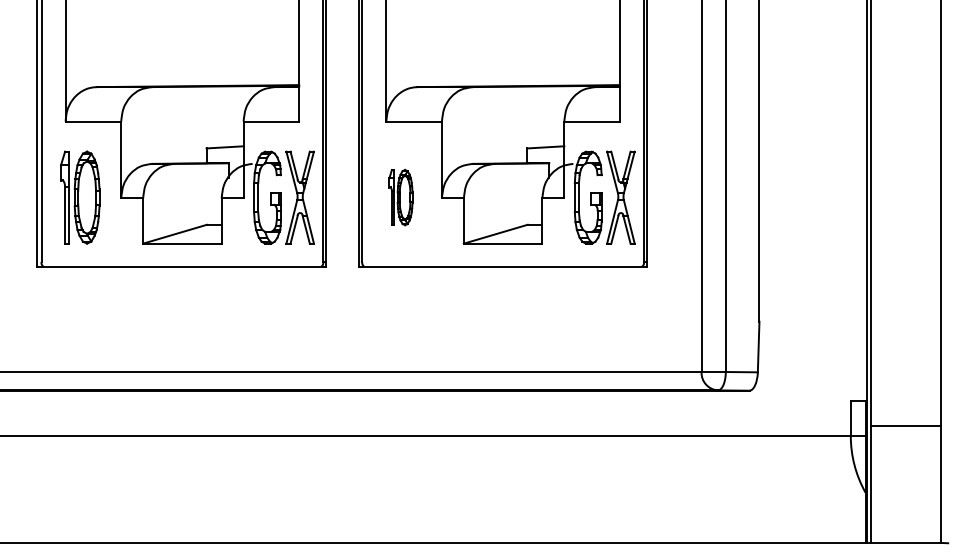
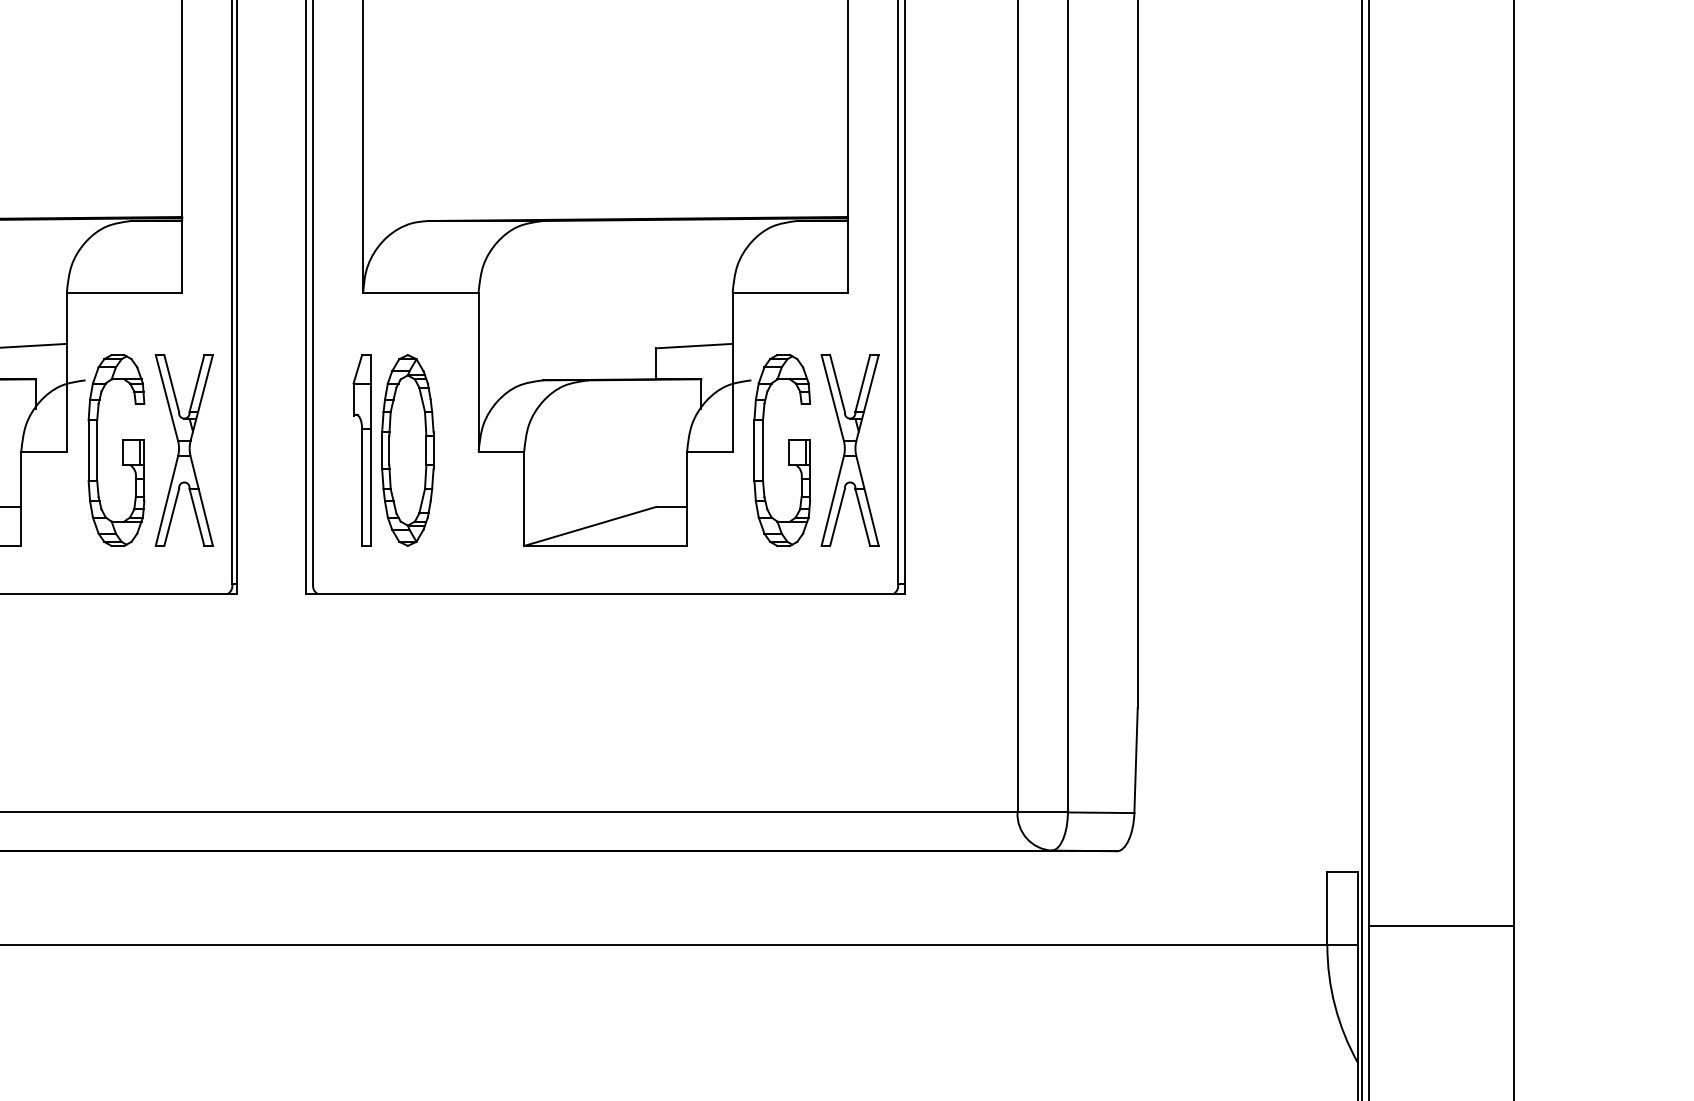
part: (400, 197) -> (392, 450), size x1.67

